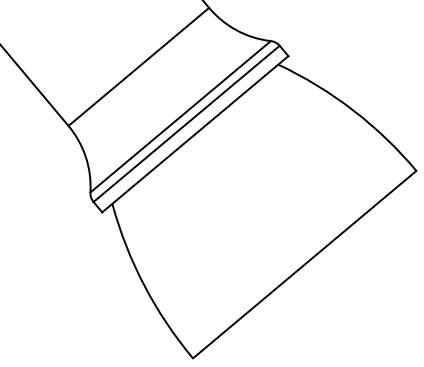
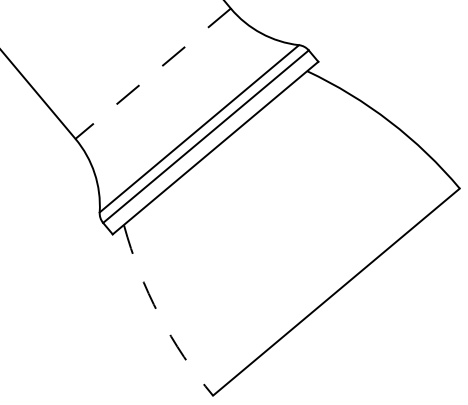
line: (138, 66) -> (152, 73), solid -> dashed
arc: (144, 285) -> (159, 315), solid -> dashed

